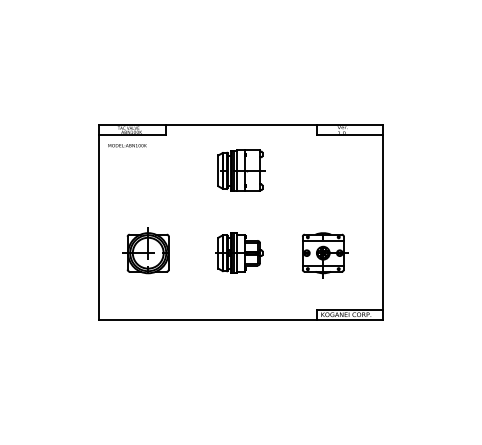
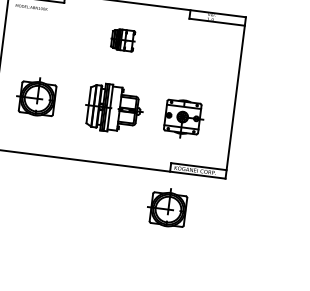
part: (241, 170) -> (123, 39), size x0.6
part: (239, 252) -> (113, 107), size x1.4
part: (317, 362) -> (166, 207), added

